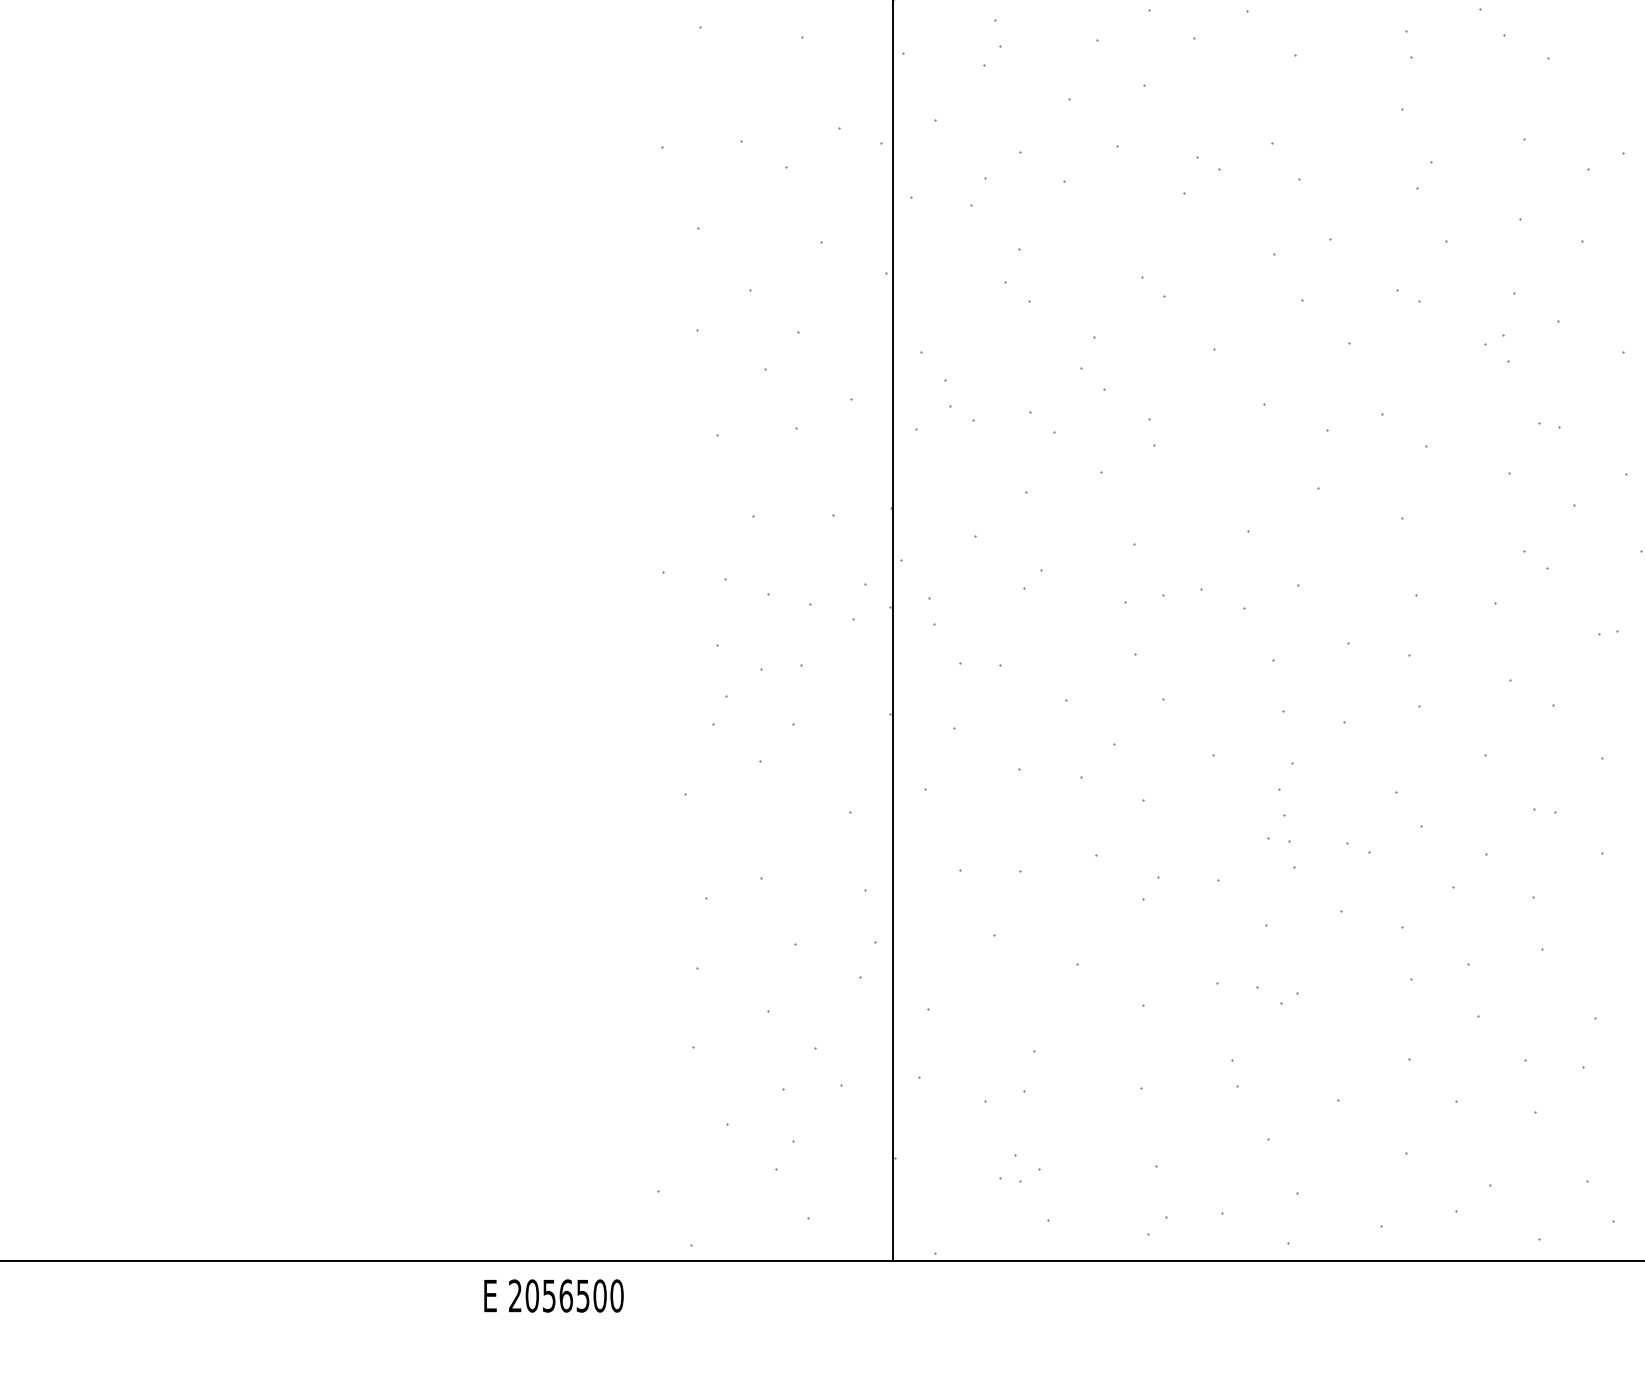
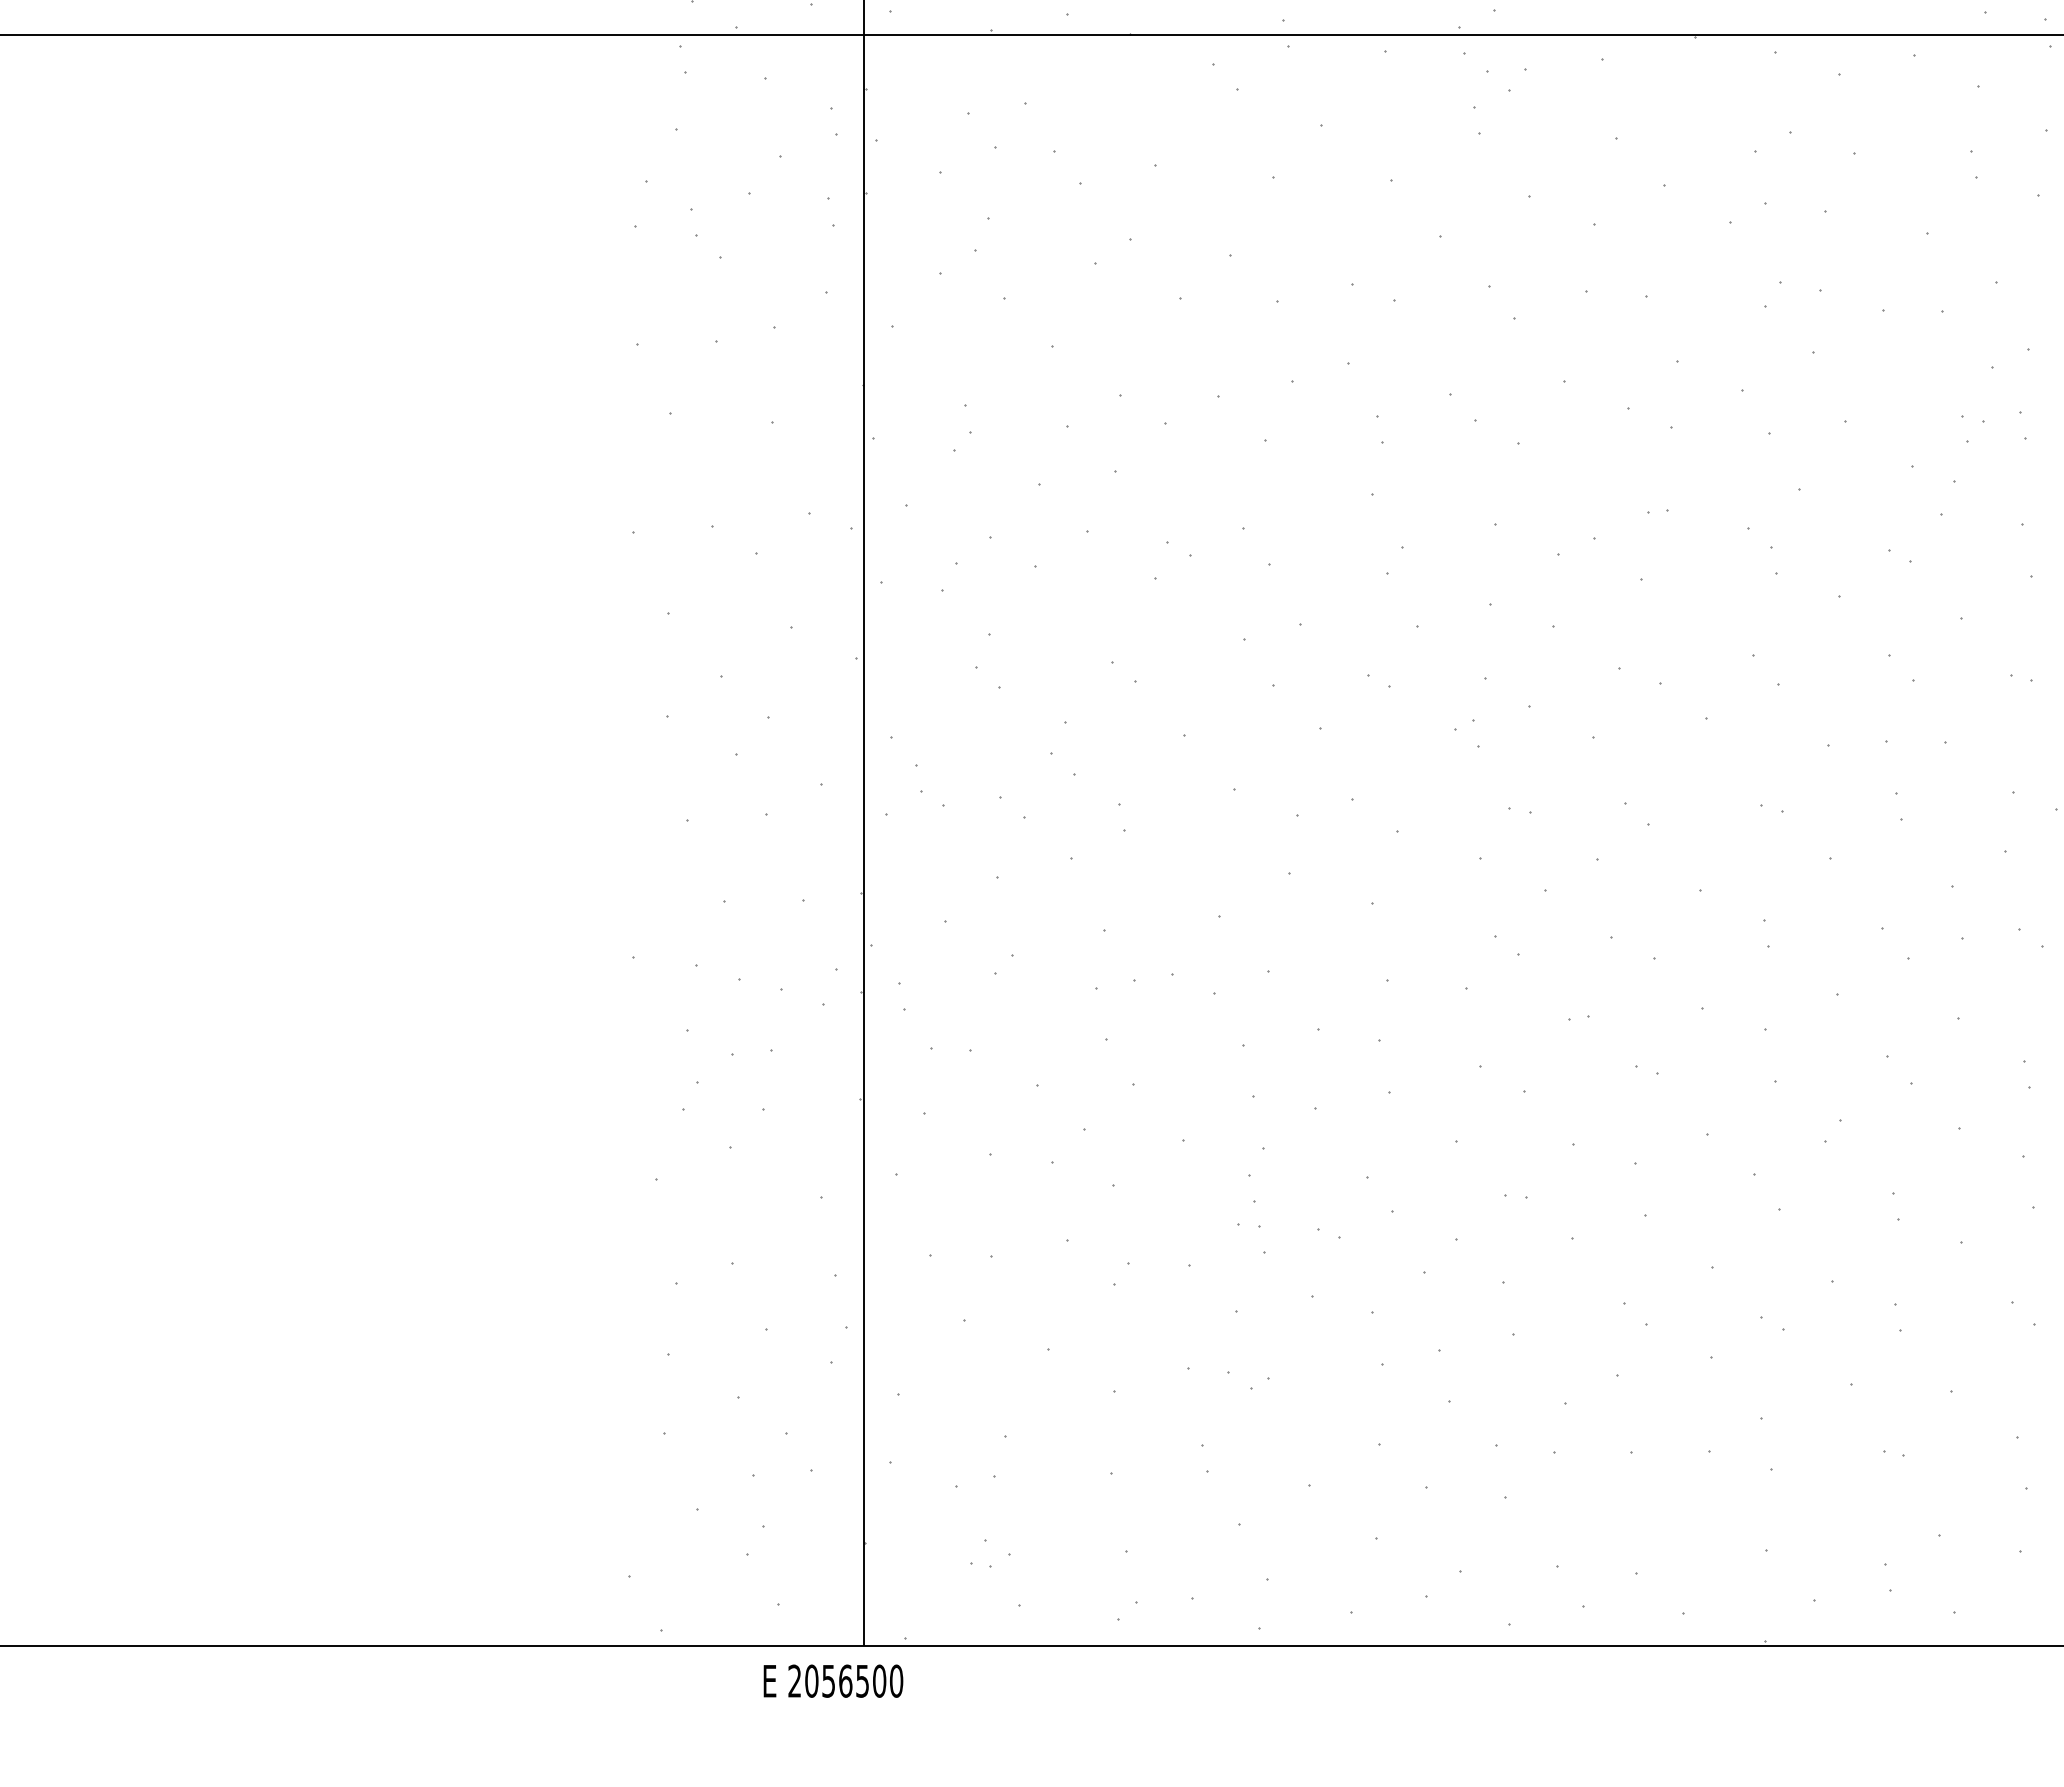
text: (554, 1295) -> (833, 1680), moved

